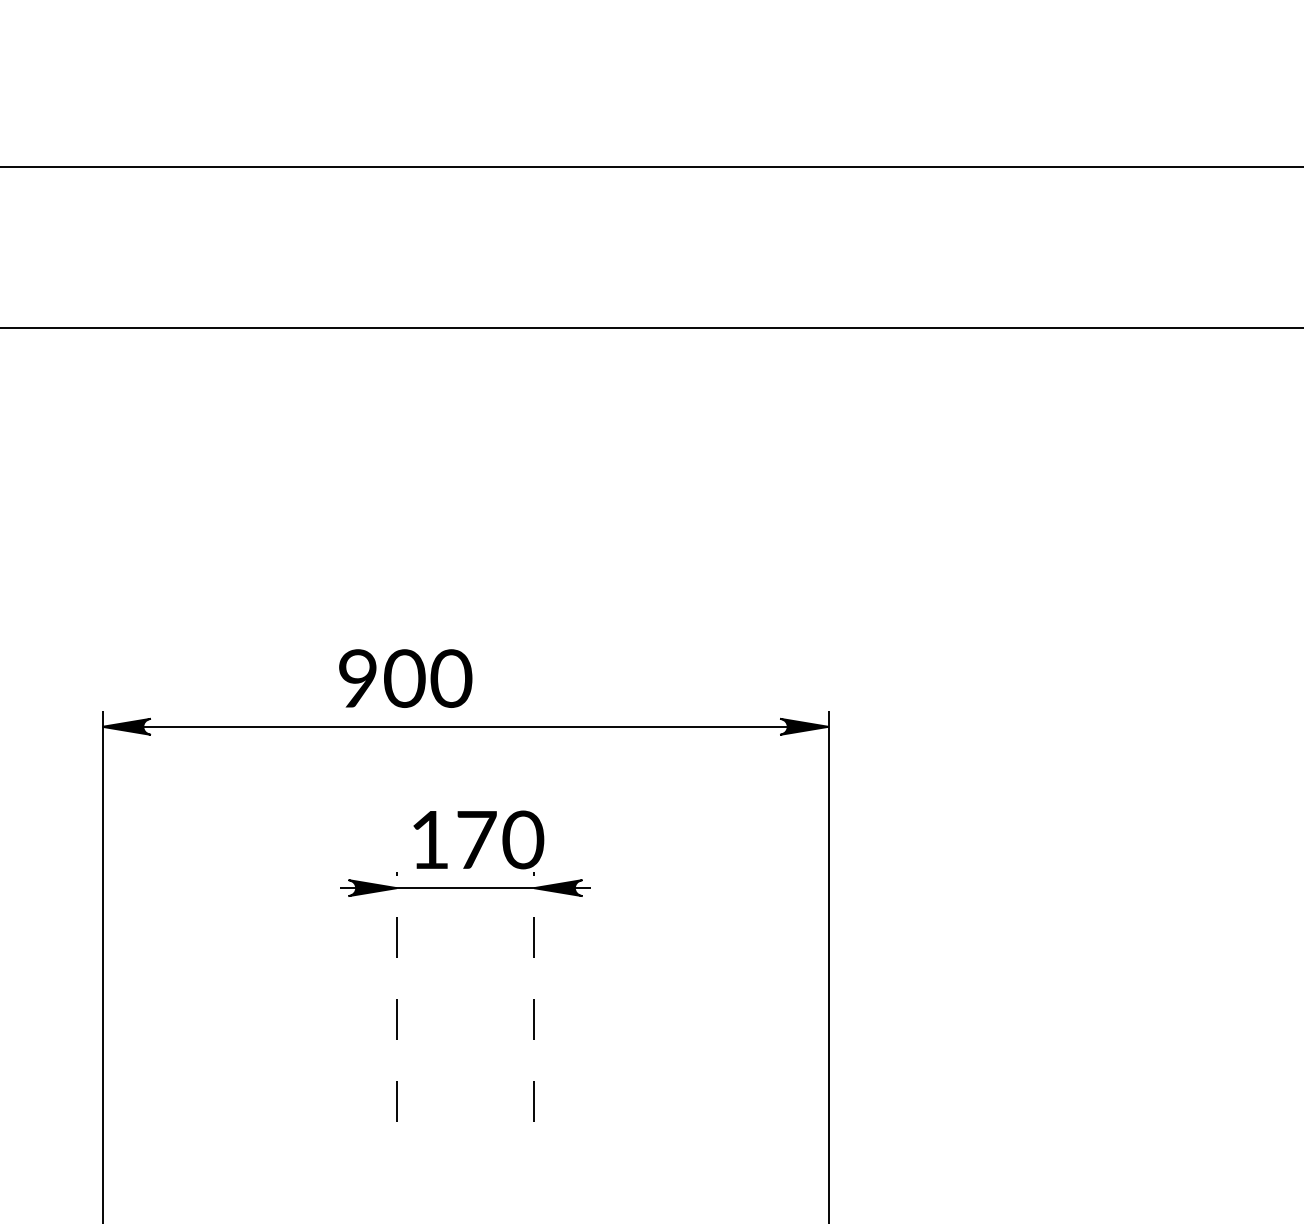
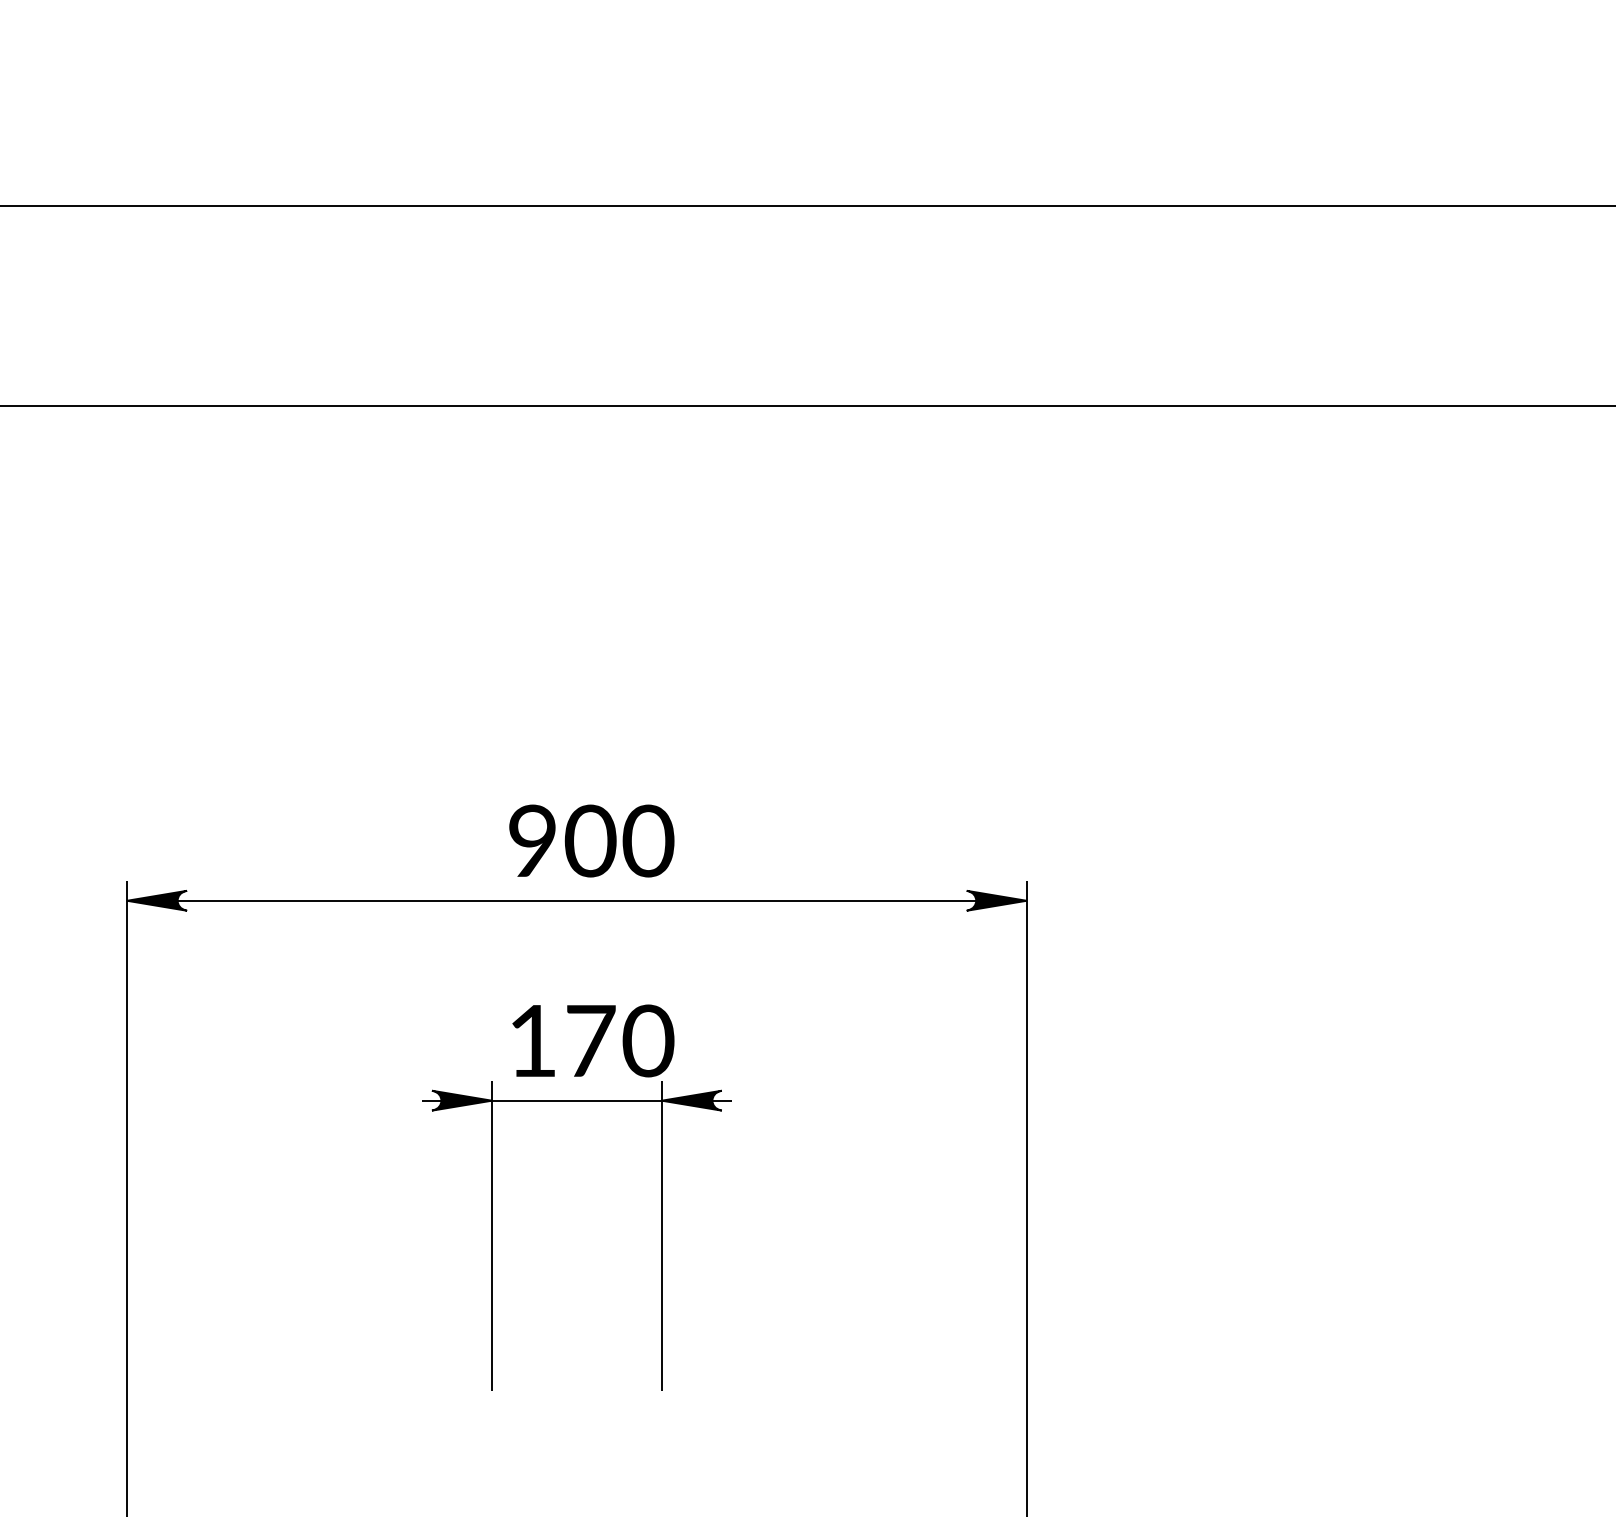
text: (405, 678) -> (591, 840), moved
line: (396, 996) -> (491, 1235), dashed -> solid
line: (533, 996) -> (661, 1235), dashed -> solid

